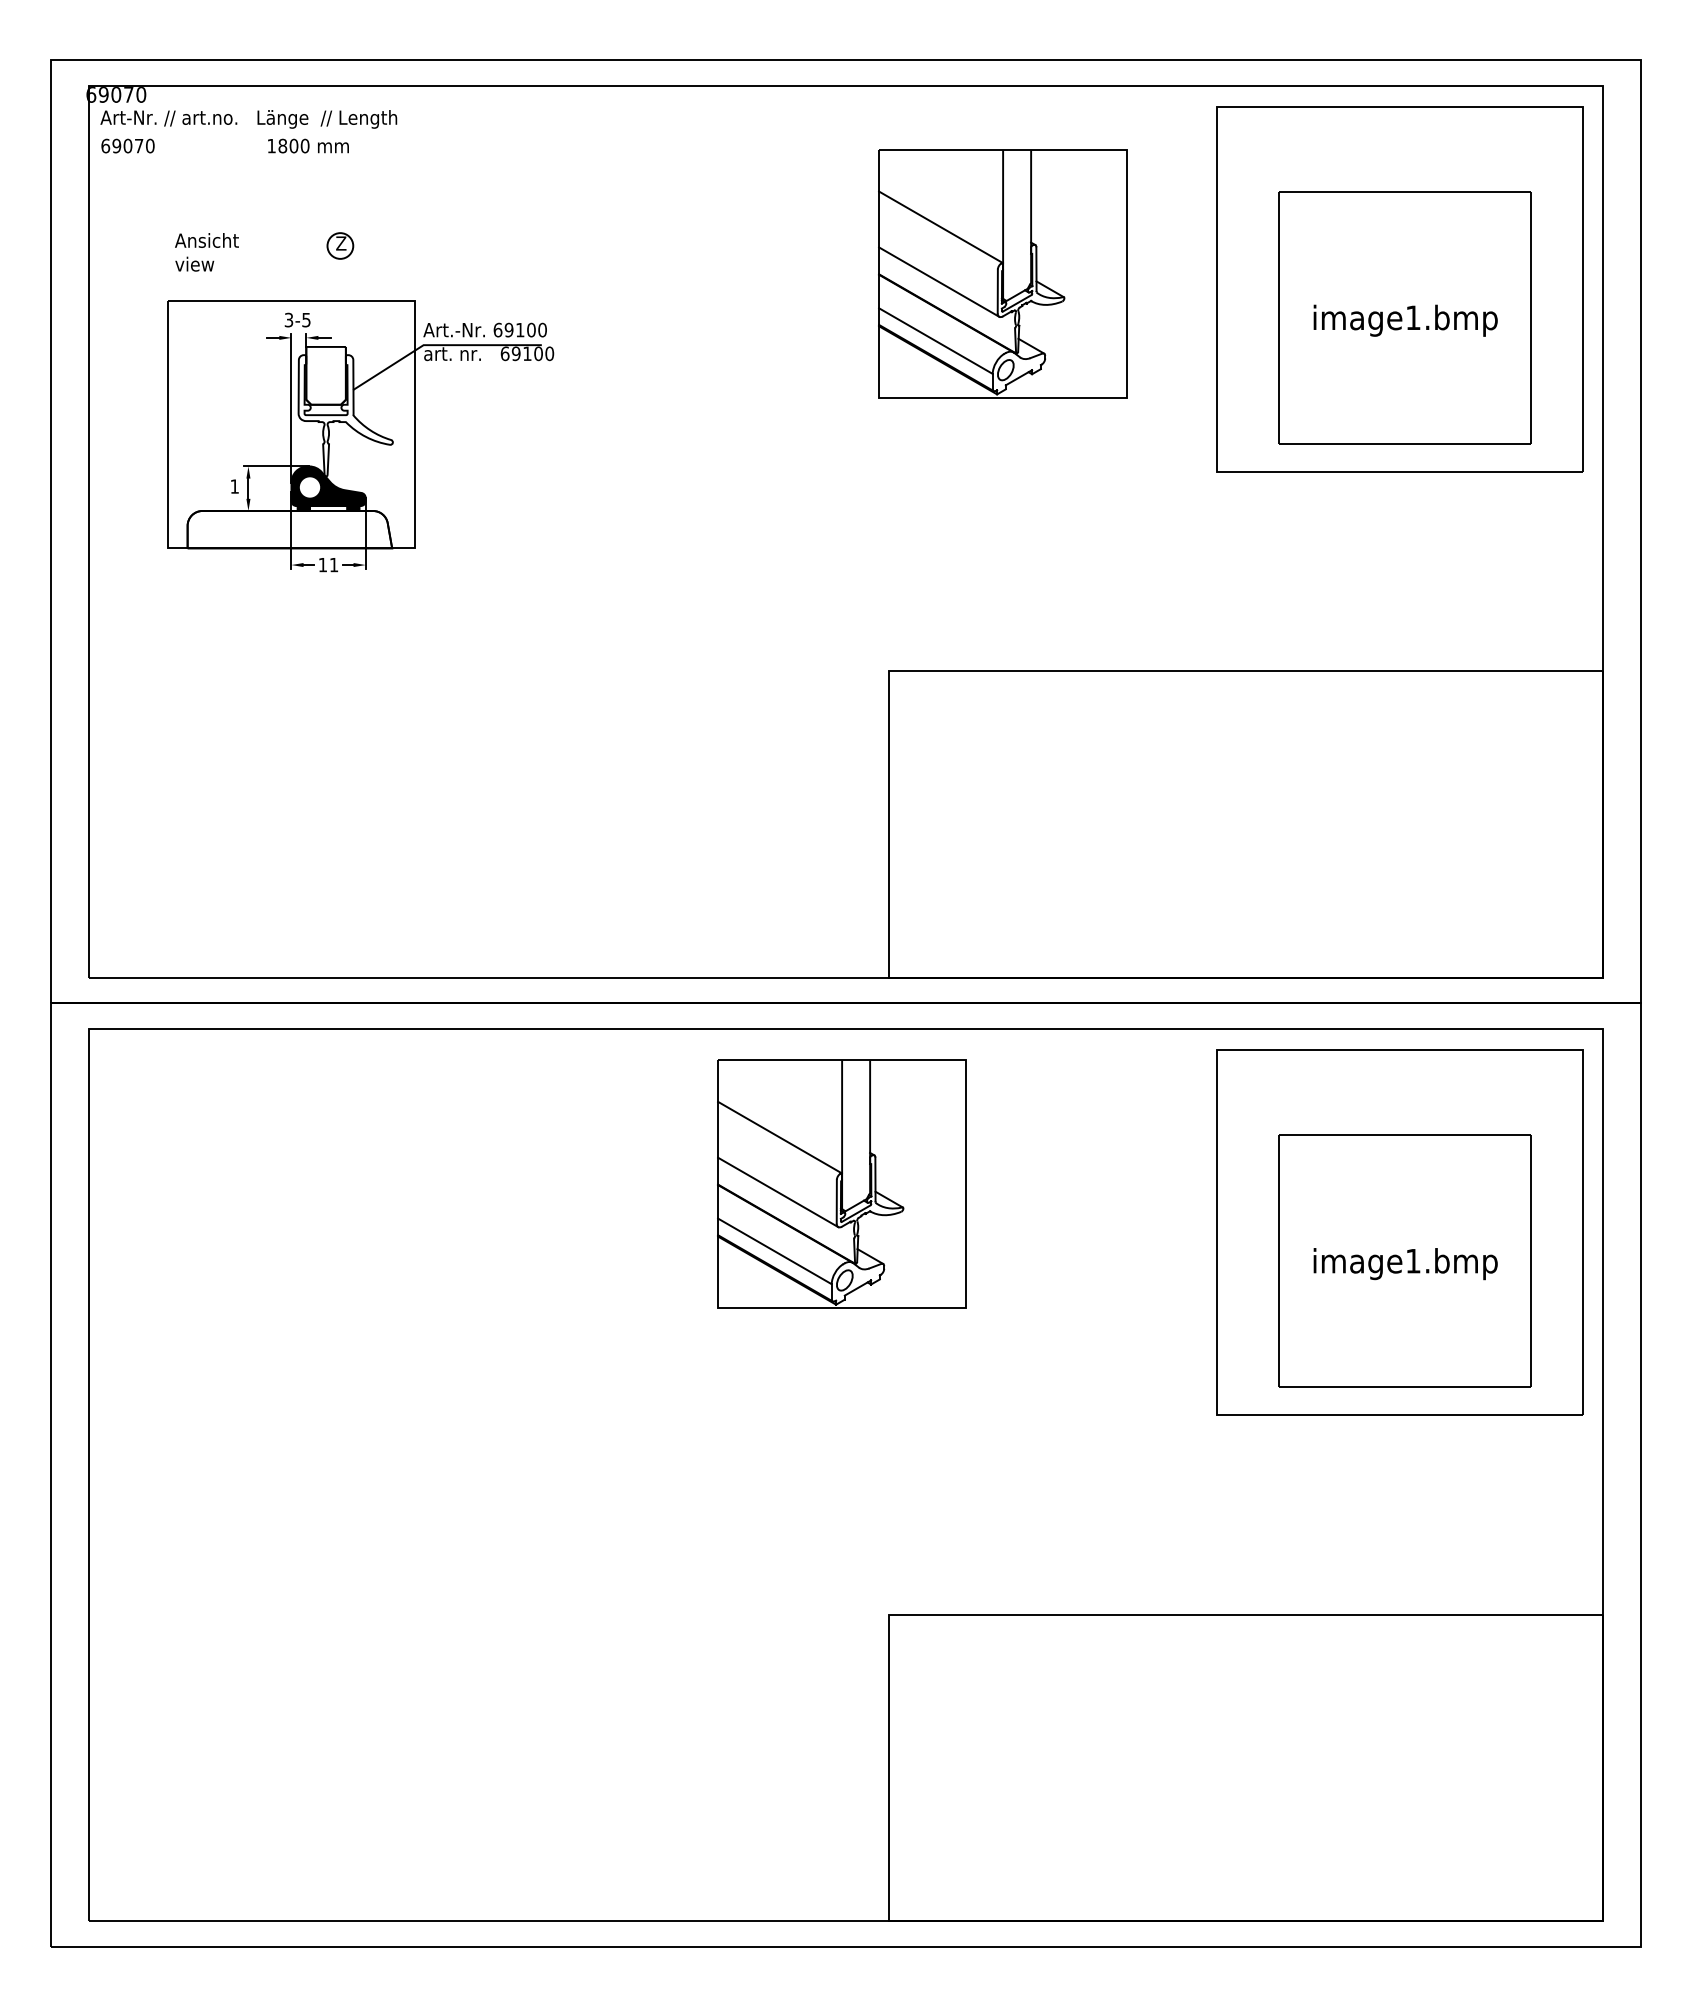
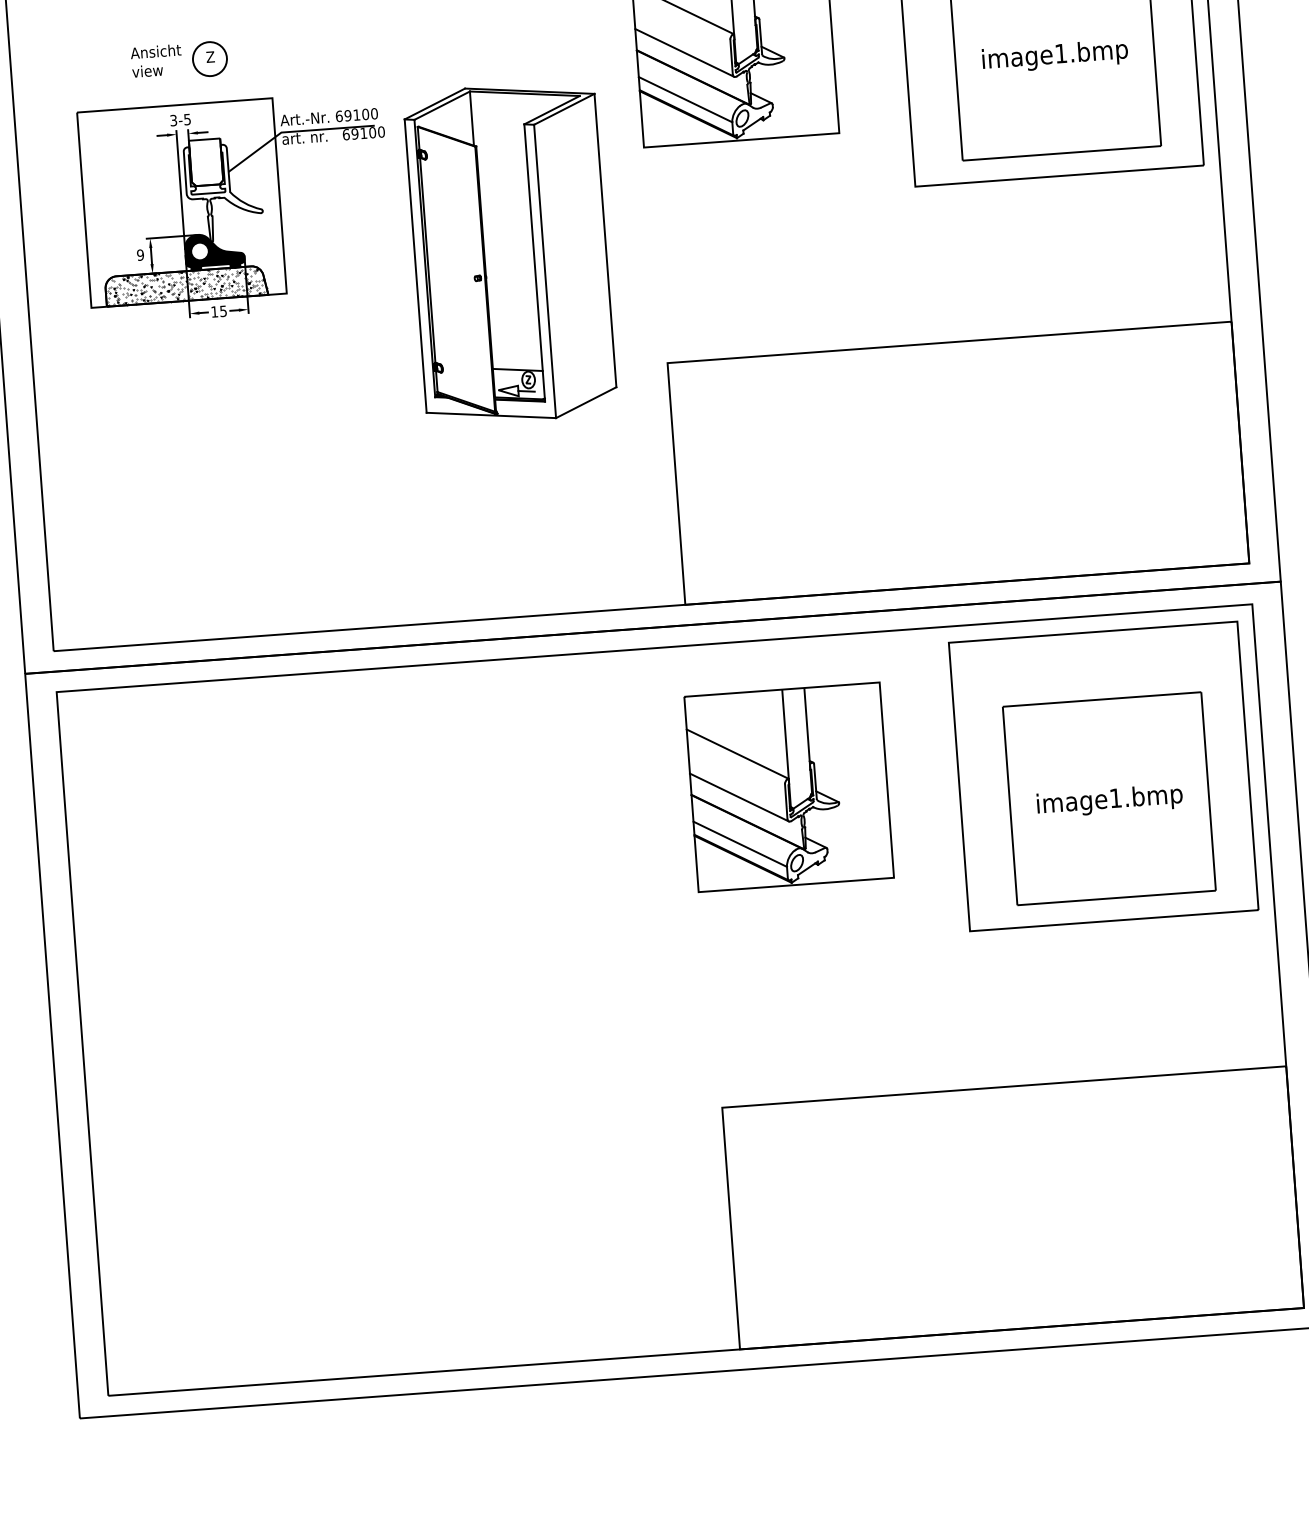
circle: (339, 245) -> (209, 58), size x1.67
text: (206, 252) -> (156, 61), moved
text: (234, 486) -> (140, 255), 1 -> 9
part: (701, 518) -> (510, 253), added
hatch: (289, 529) -> (186, 285), added
text: (334, 565) -> (223, 311), 11 -> 15
part: (841, 1183) -> (788, 786), moved

